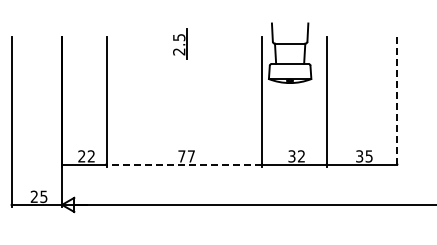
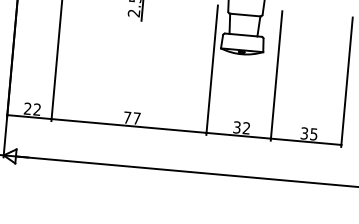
line: (397, 101) -> (347, 82), dashed -> solid
line: (184, 164) -> (129, 125), dashed -> solid

